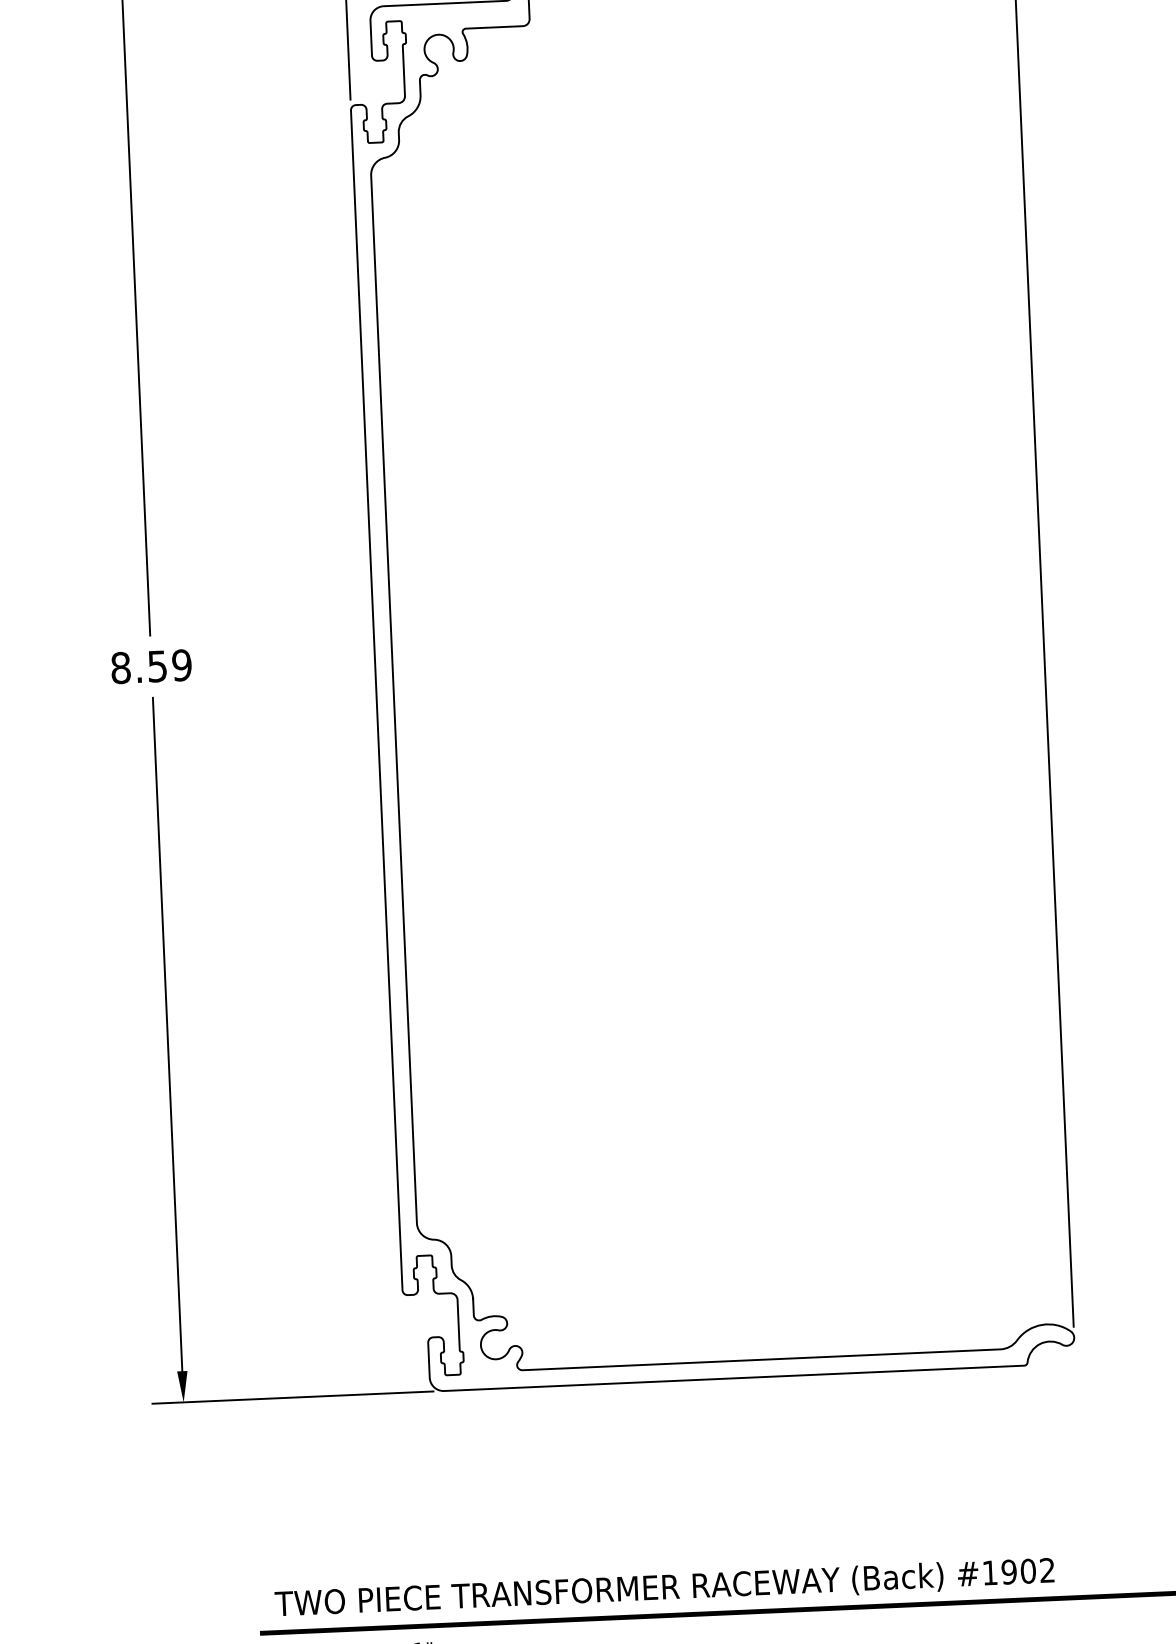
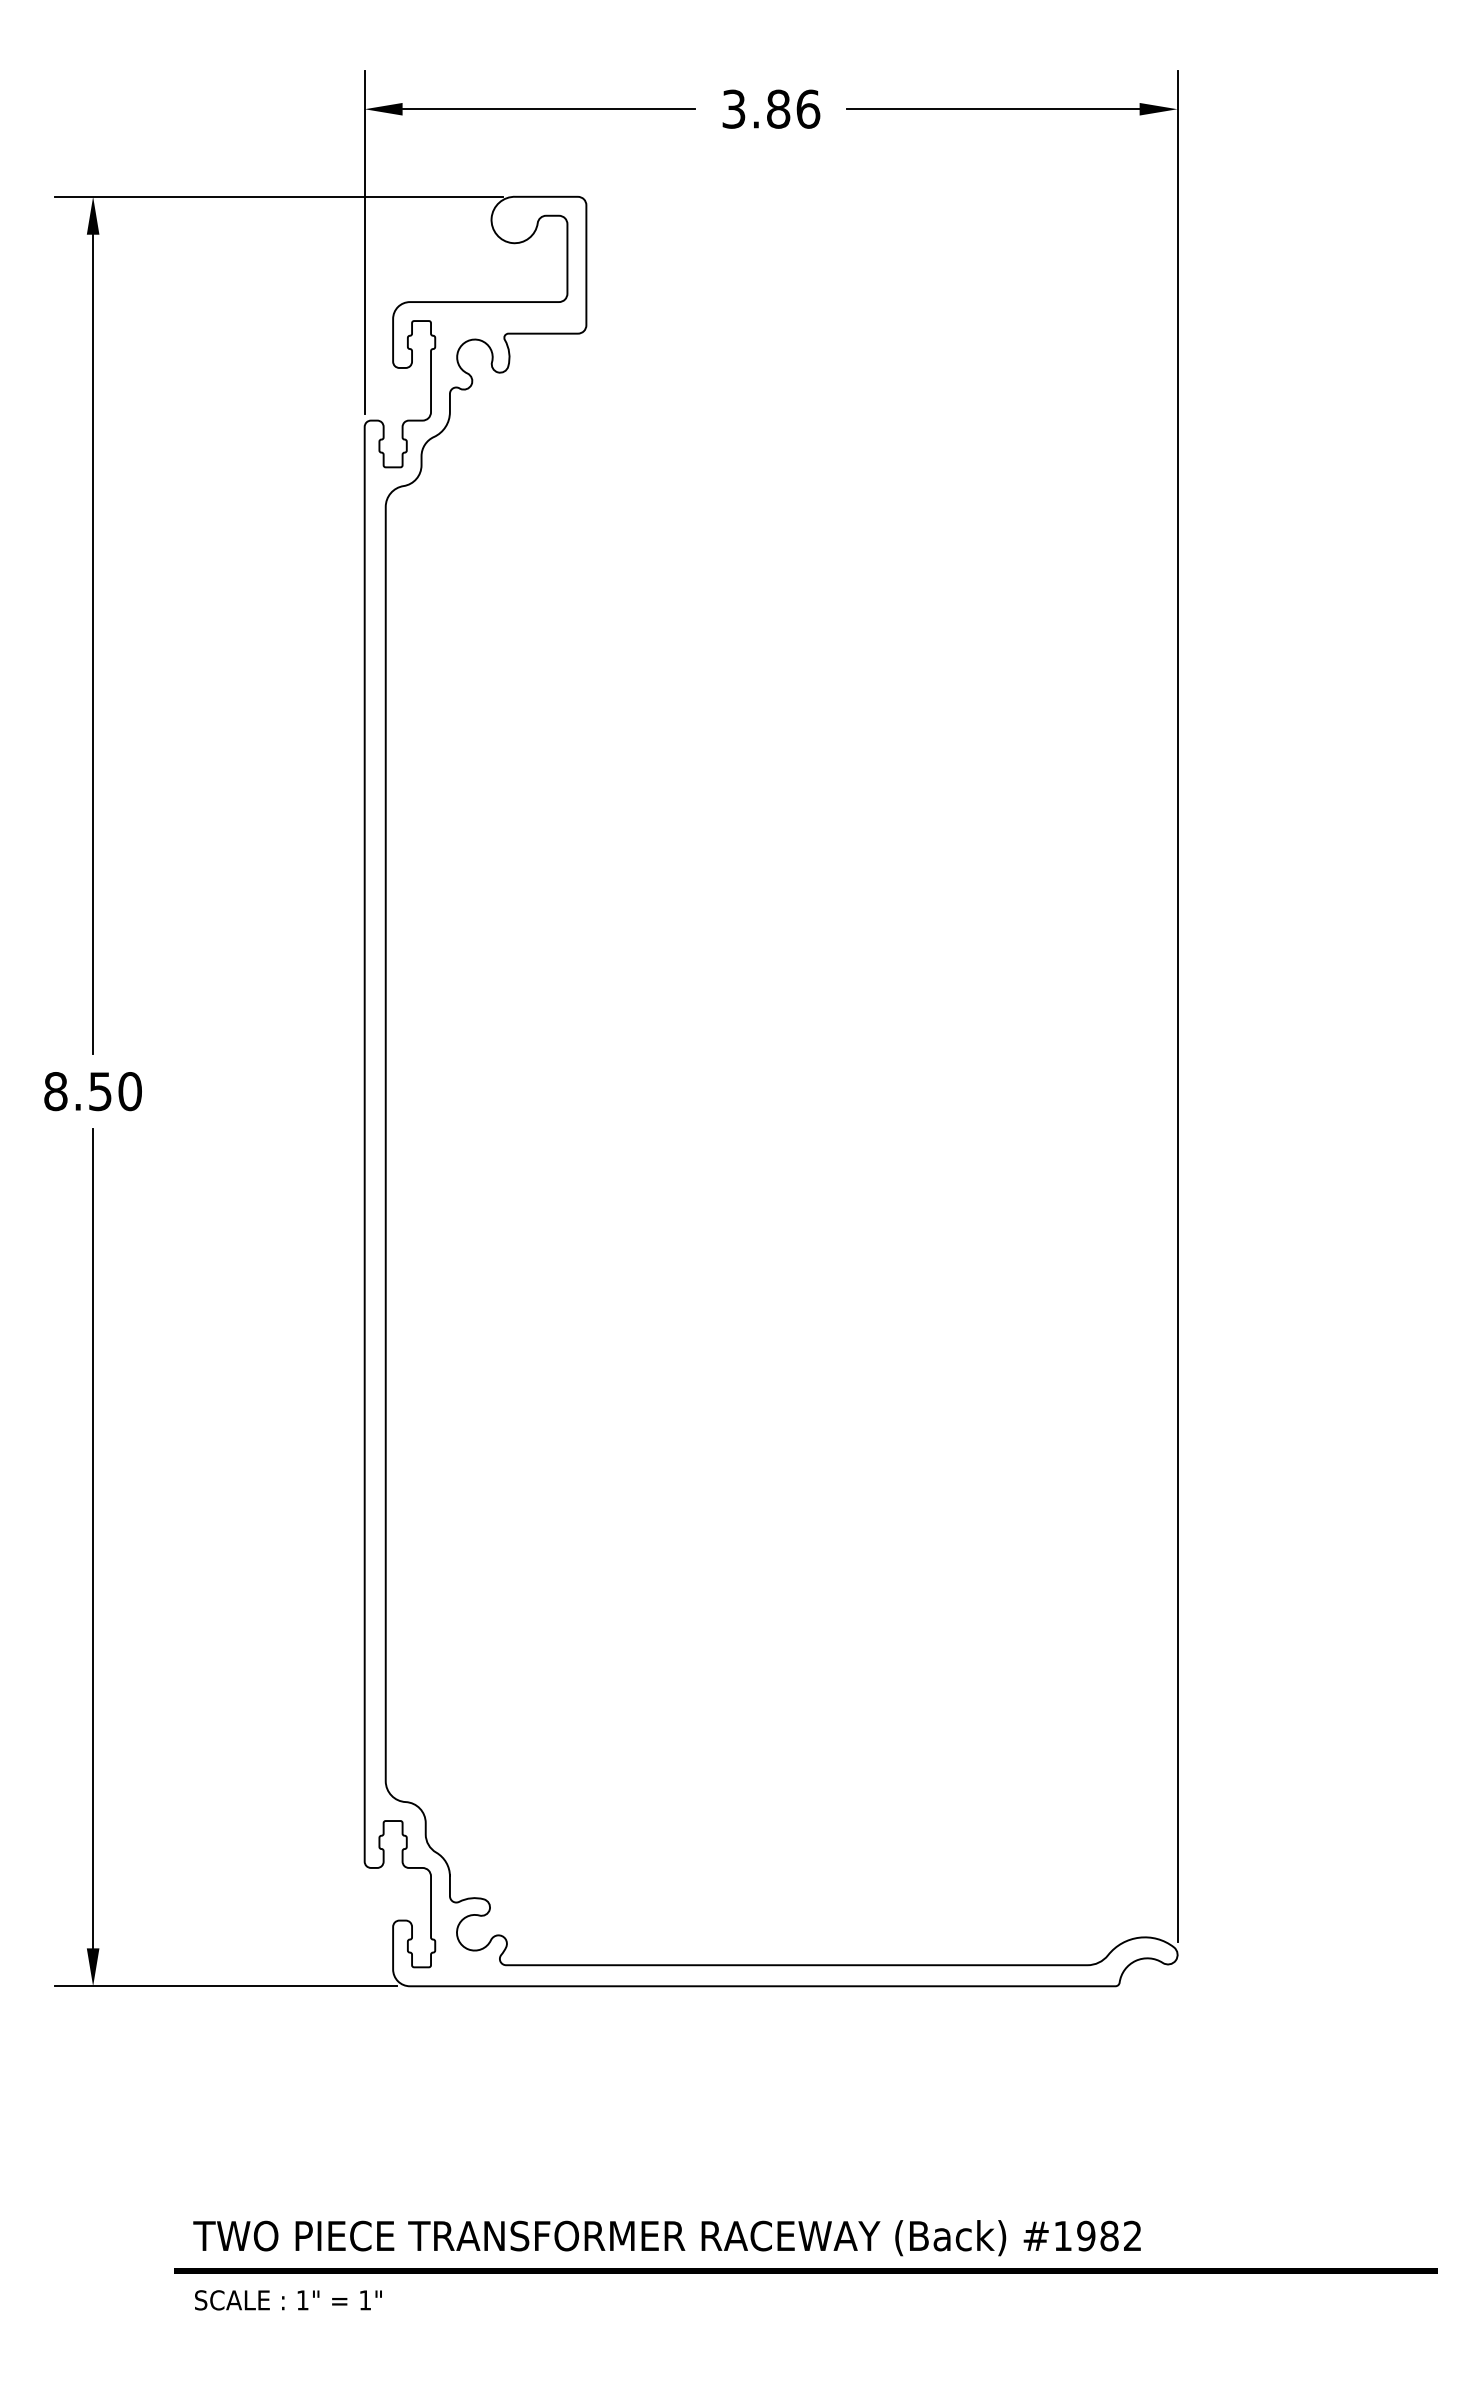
text: (181, 665) -> (129, 1091), 8.59 -> 8.50
text: (1028, 1571) -> (1109, 2236), #1902 -> #1982

